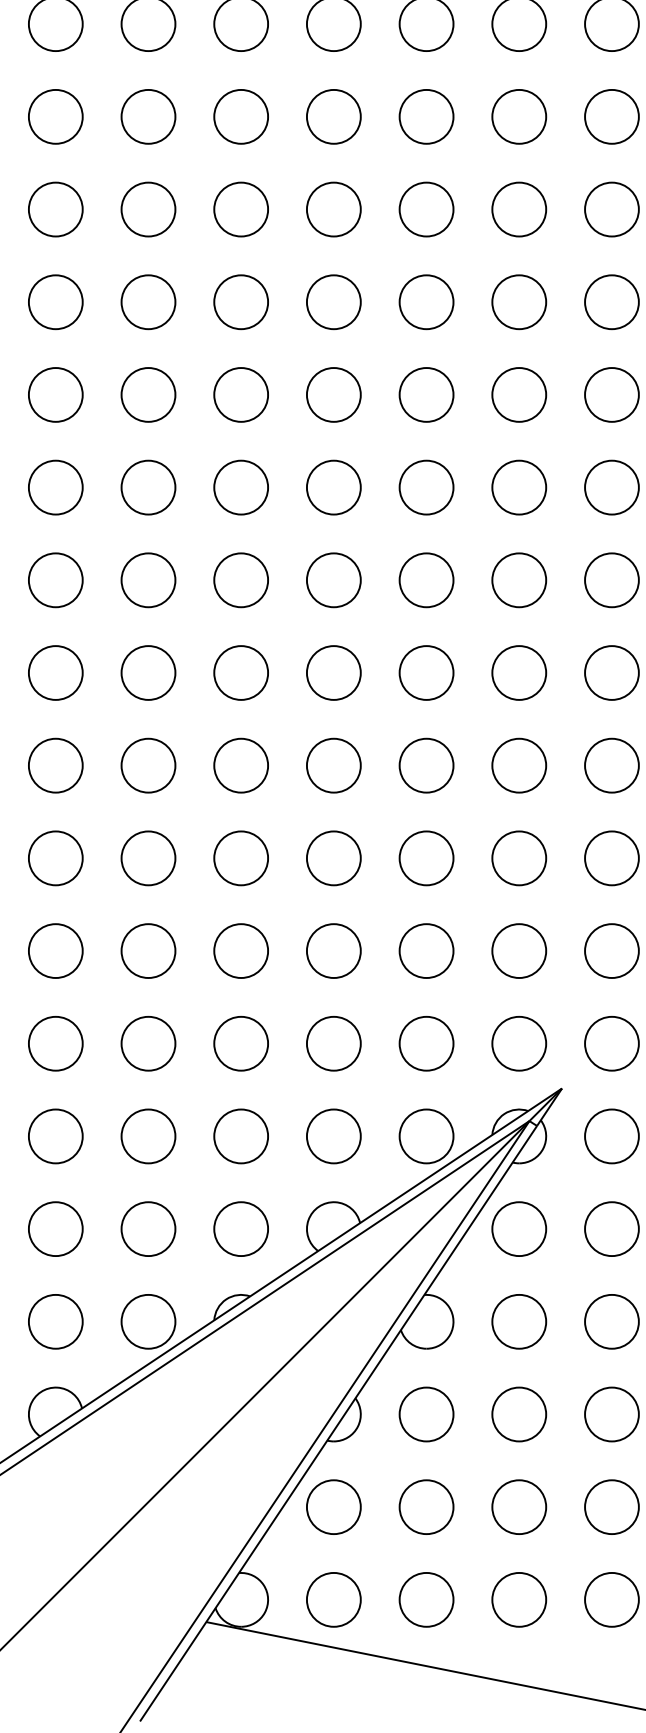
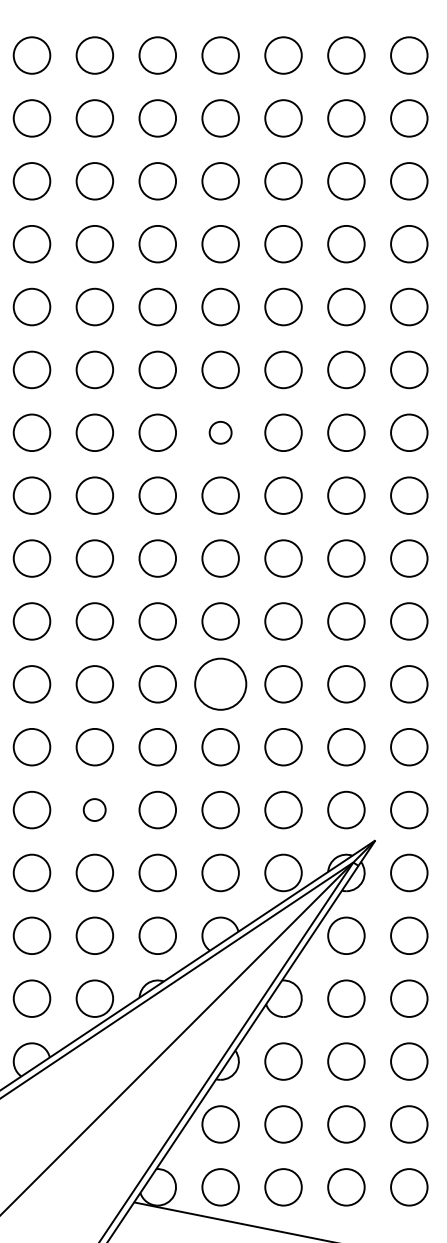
circle: (333, 487) -> (220, 432), size x0.6
circle: (333, 858) -> (220, 684), size x1.4
circle: (147, 1042) -> (94, 809), size x0.6

